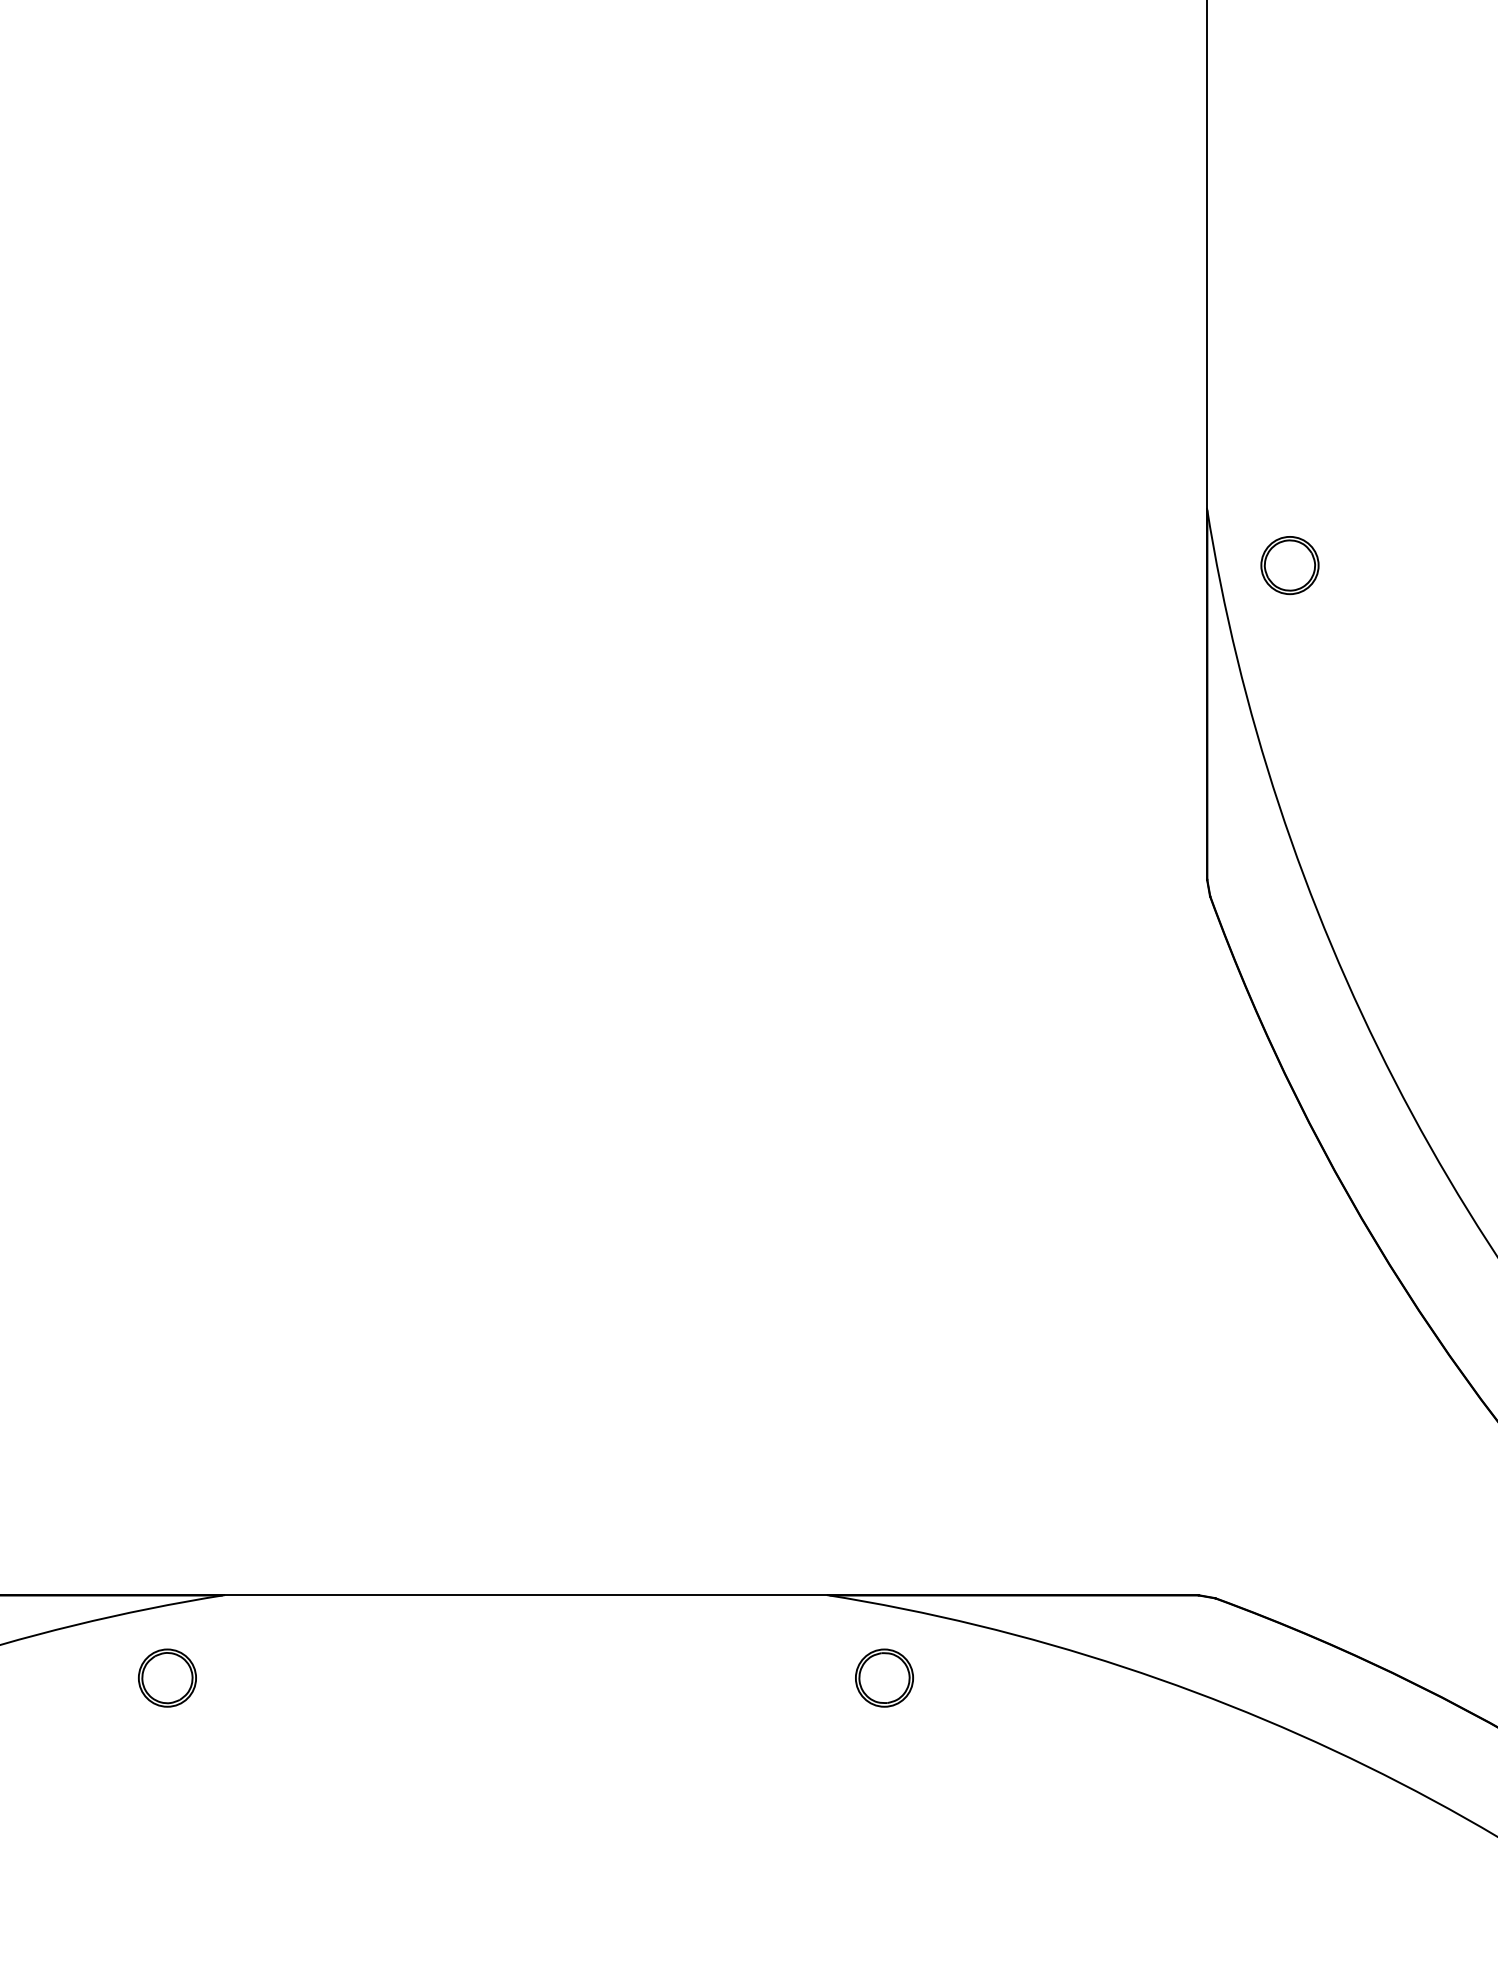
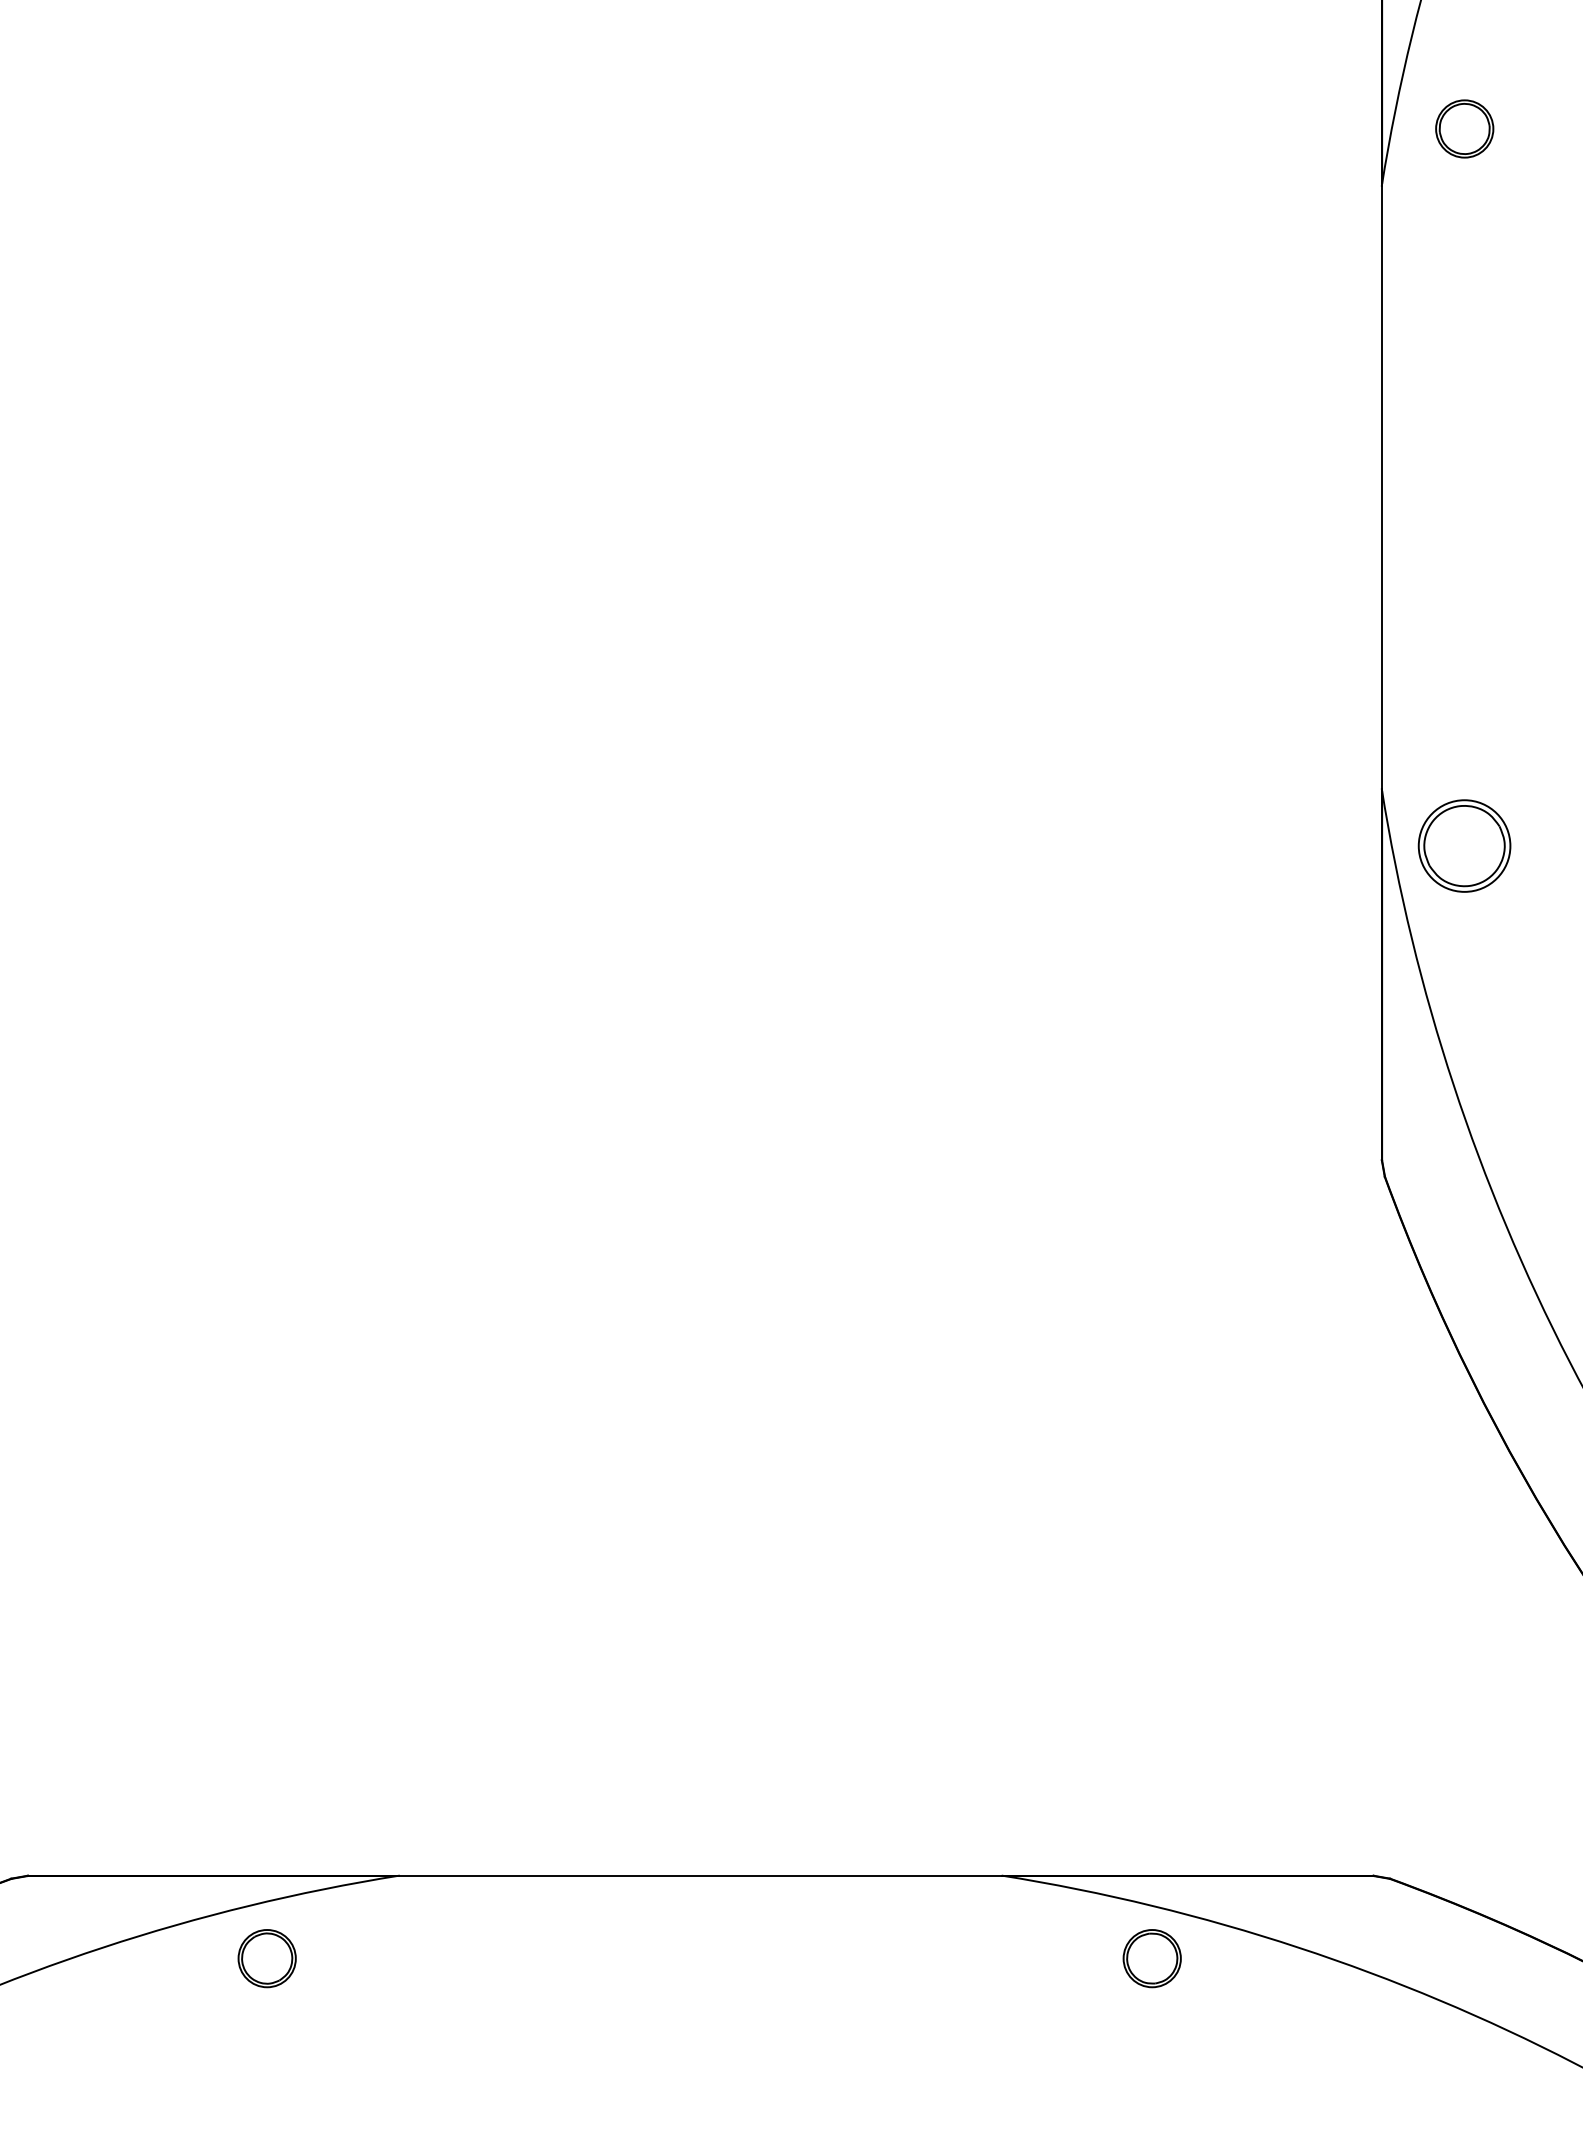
part: (1289, 565) -> (1464, 845), size x1.6
part: (166, 1678) -> (266, 1958), moved
part: (883, 1678) -> (1151, 1958), moved

